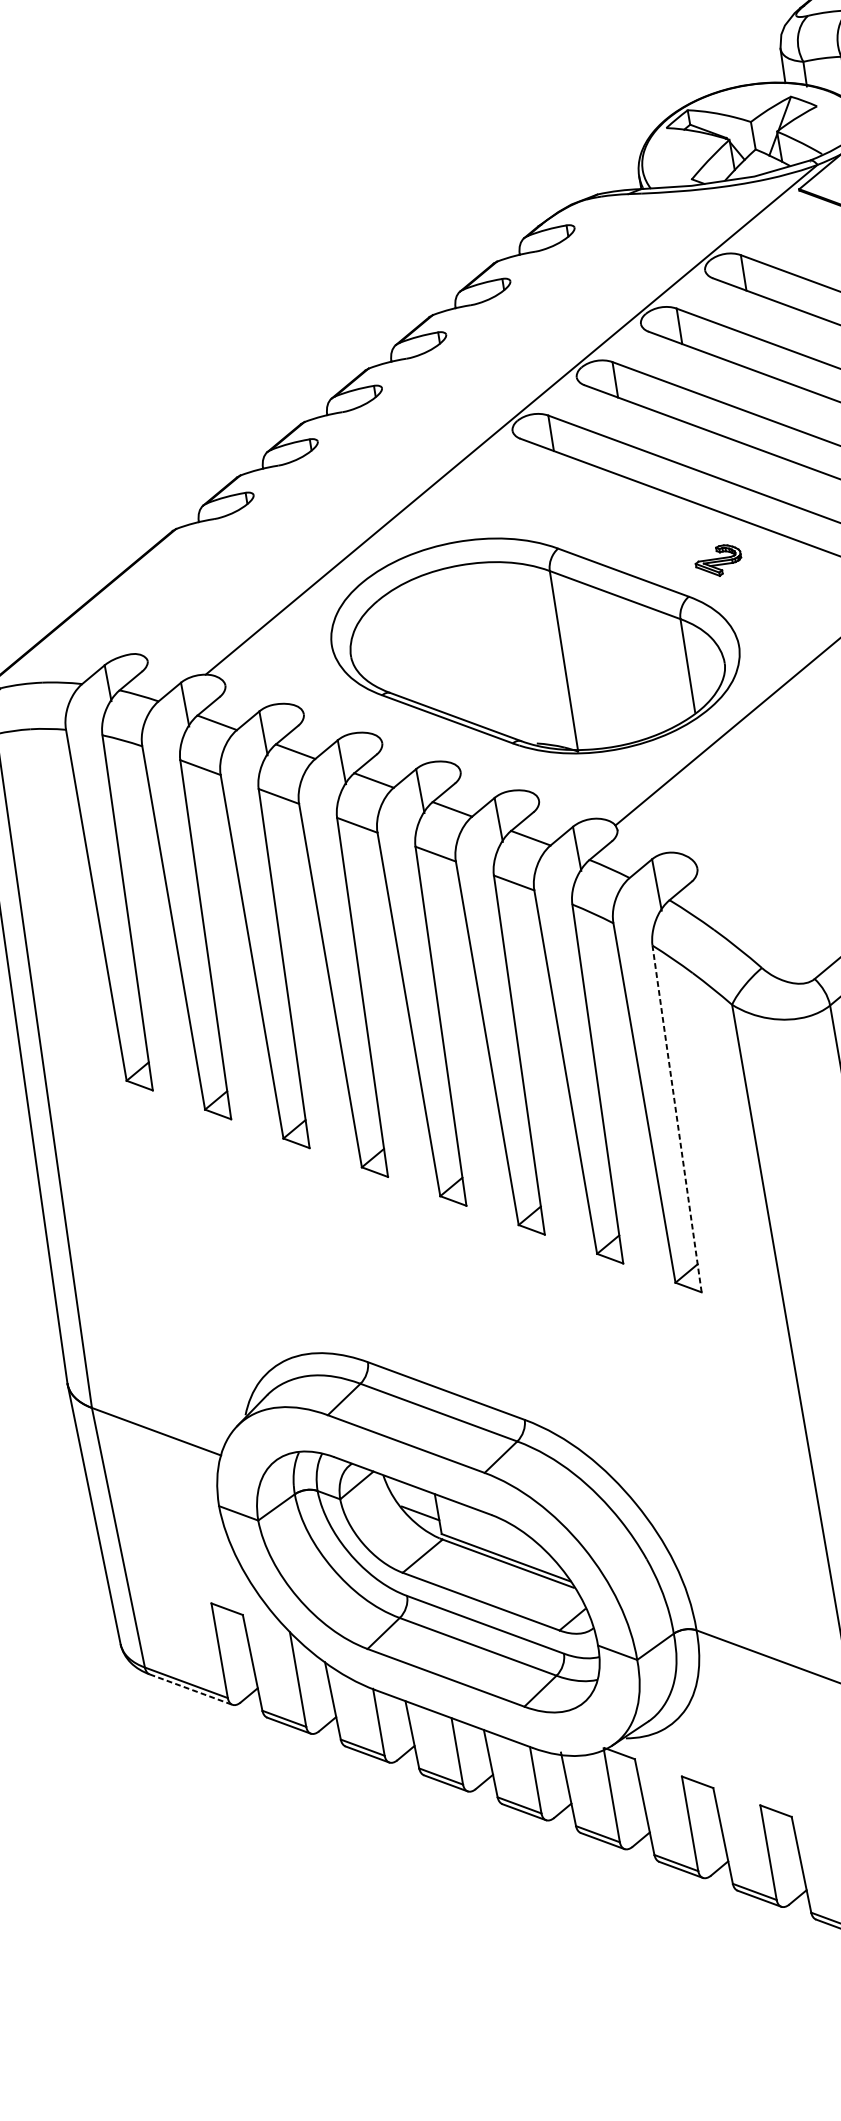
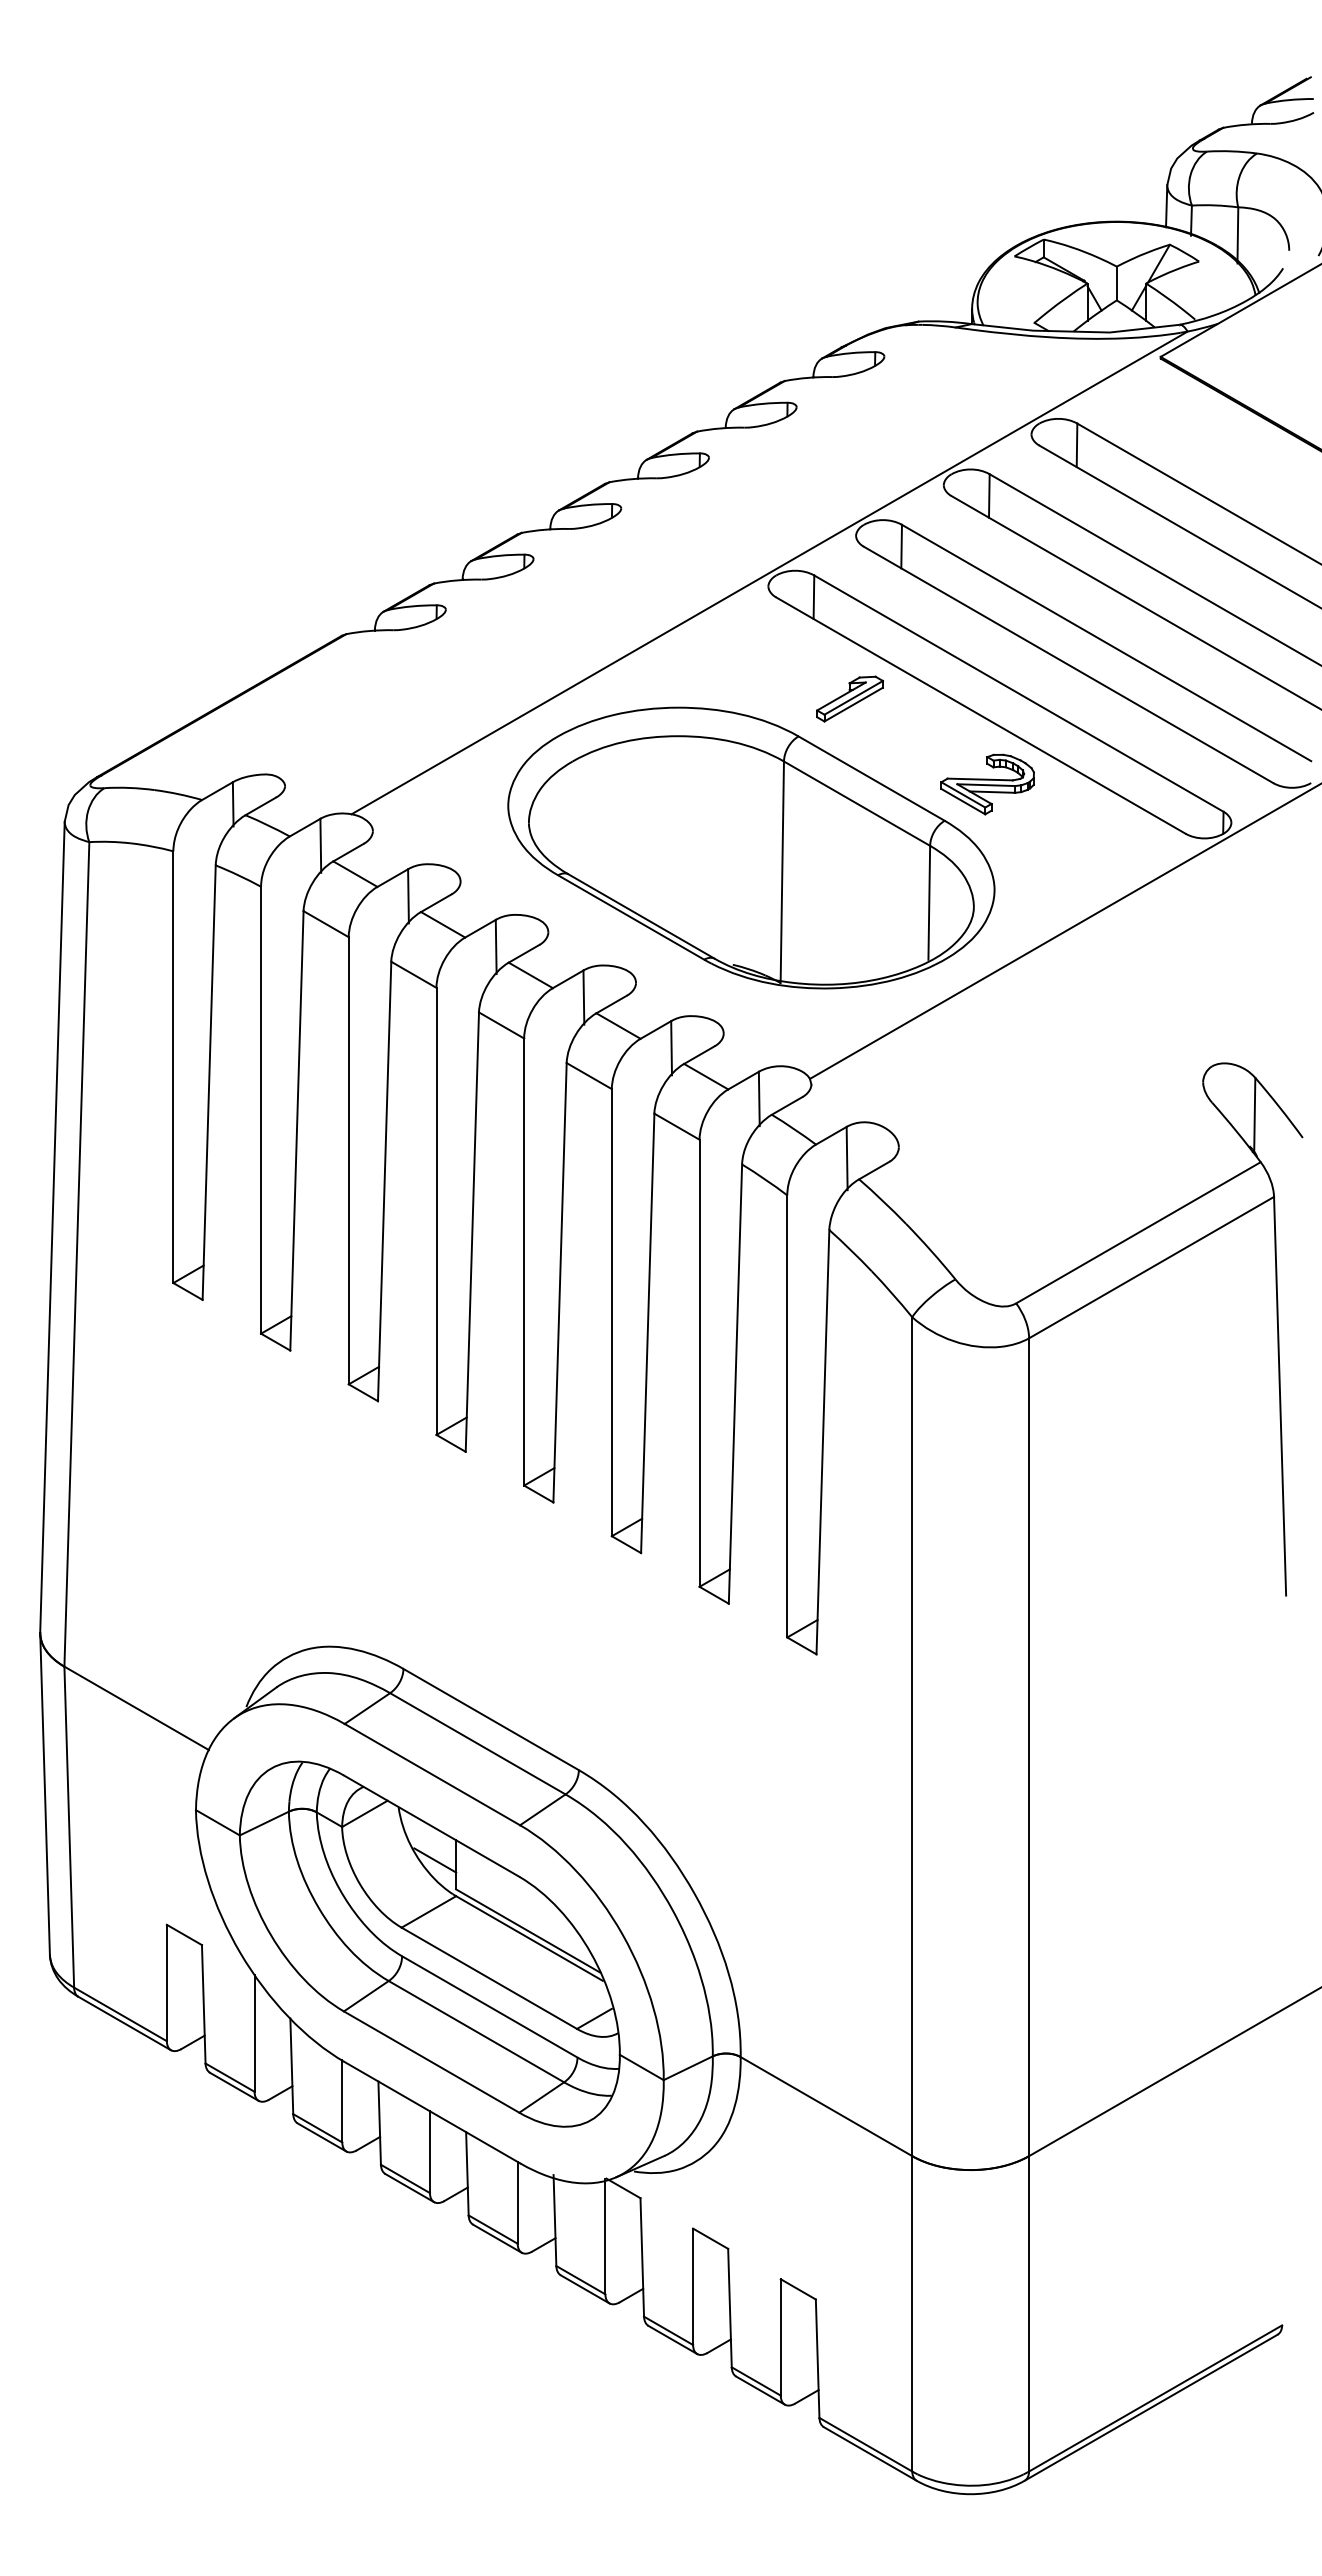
part: (594, 510) -> (849, 698), added
part: (718, 561) -> (987, 784), size x1.67
line: (676, 1118) -> (822, 1441), dashed -> solid
line: (191, 1689) -> (125, 2023), dashed -> solid

